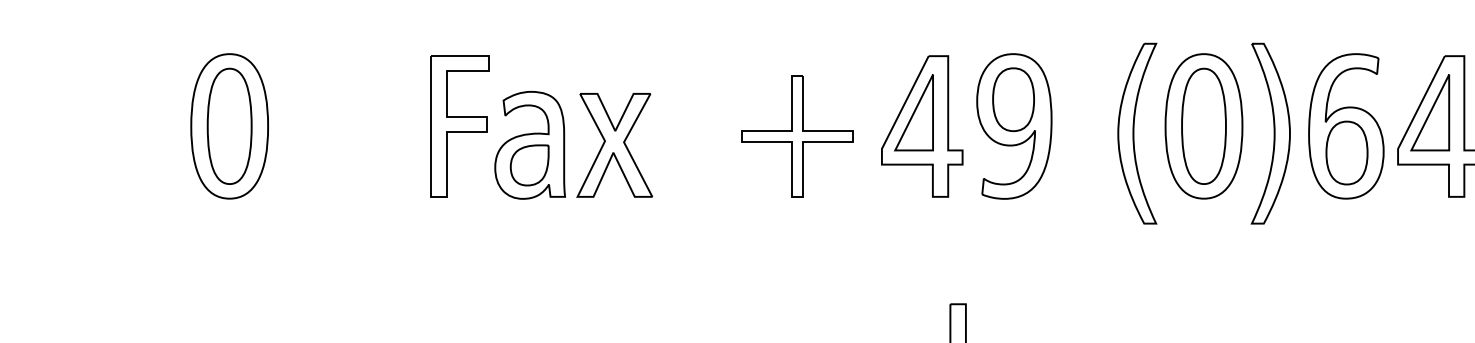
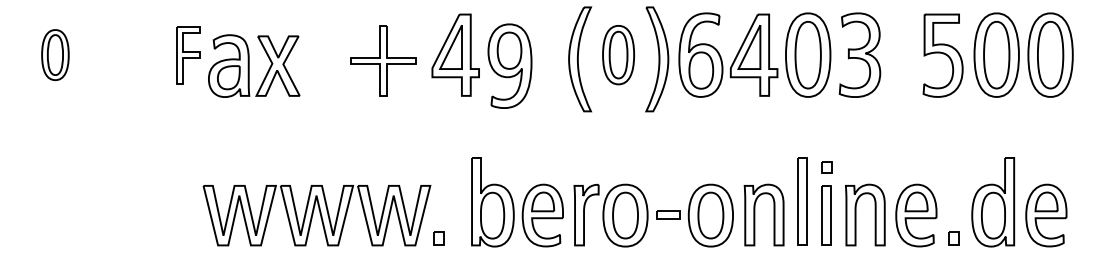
part: (229, 125) -> (55, 54), size x0.6
part: (1013, 125) -> (509, 65), moved
part: (1203, 125) -> (618, 54), size x0.7
part: (459, 126) -> (188, 55), size x0.7

